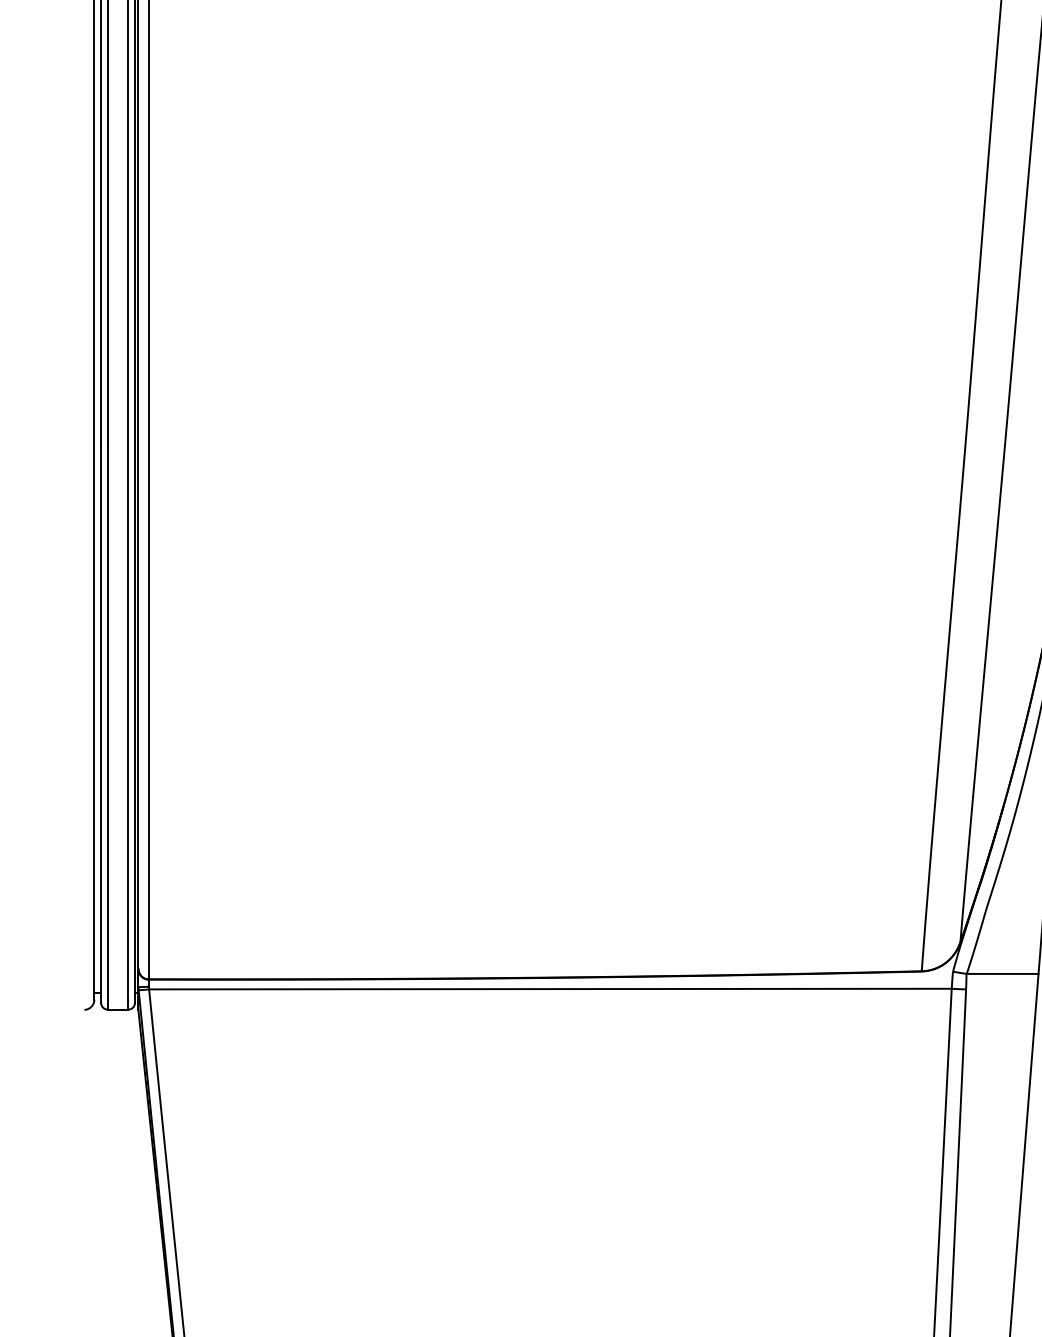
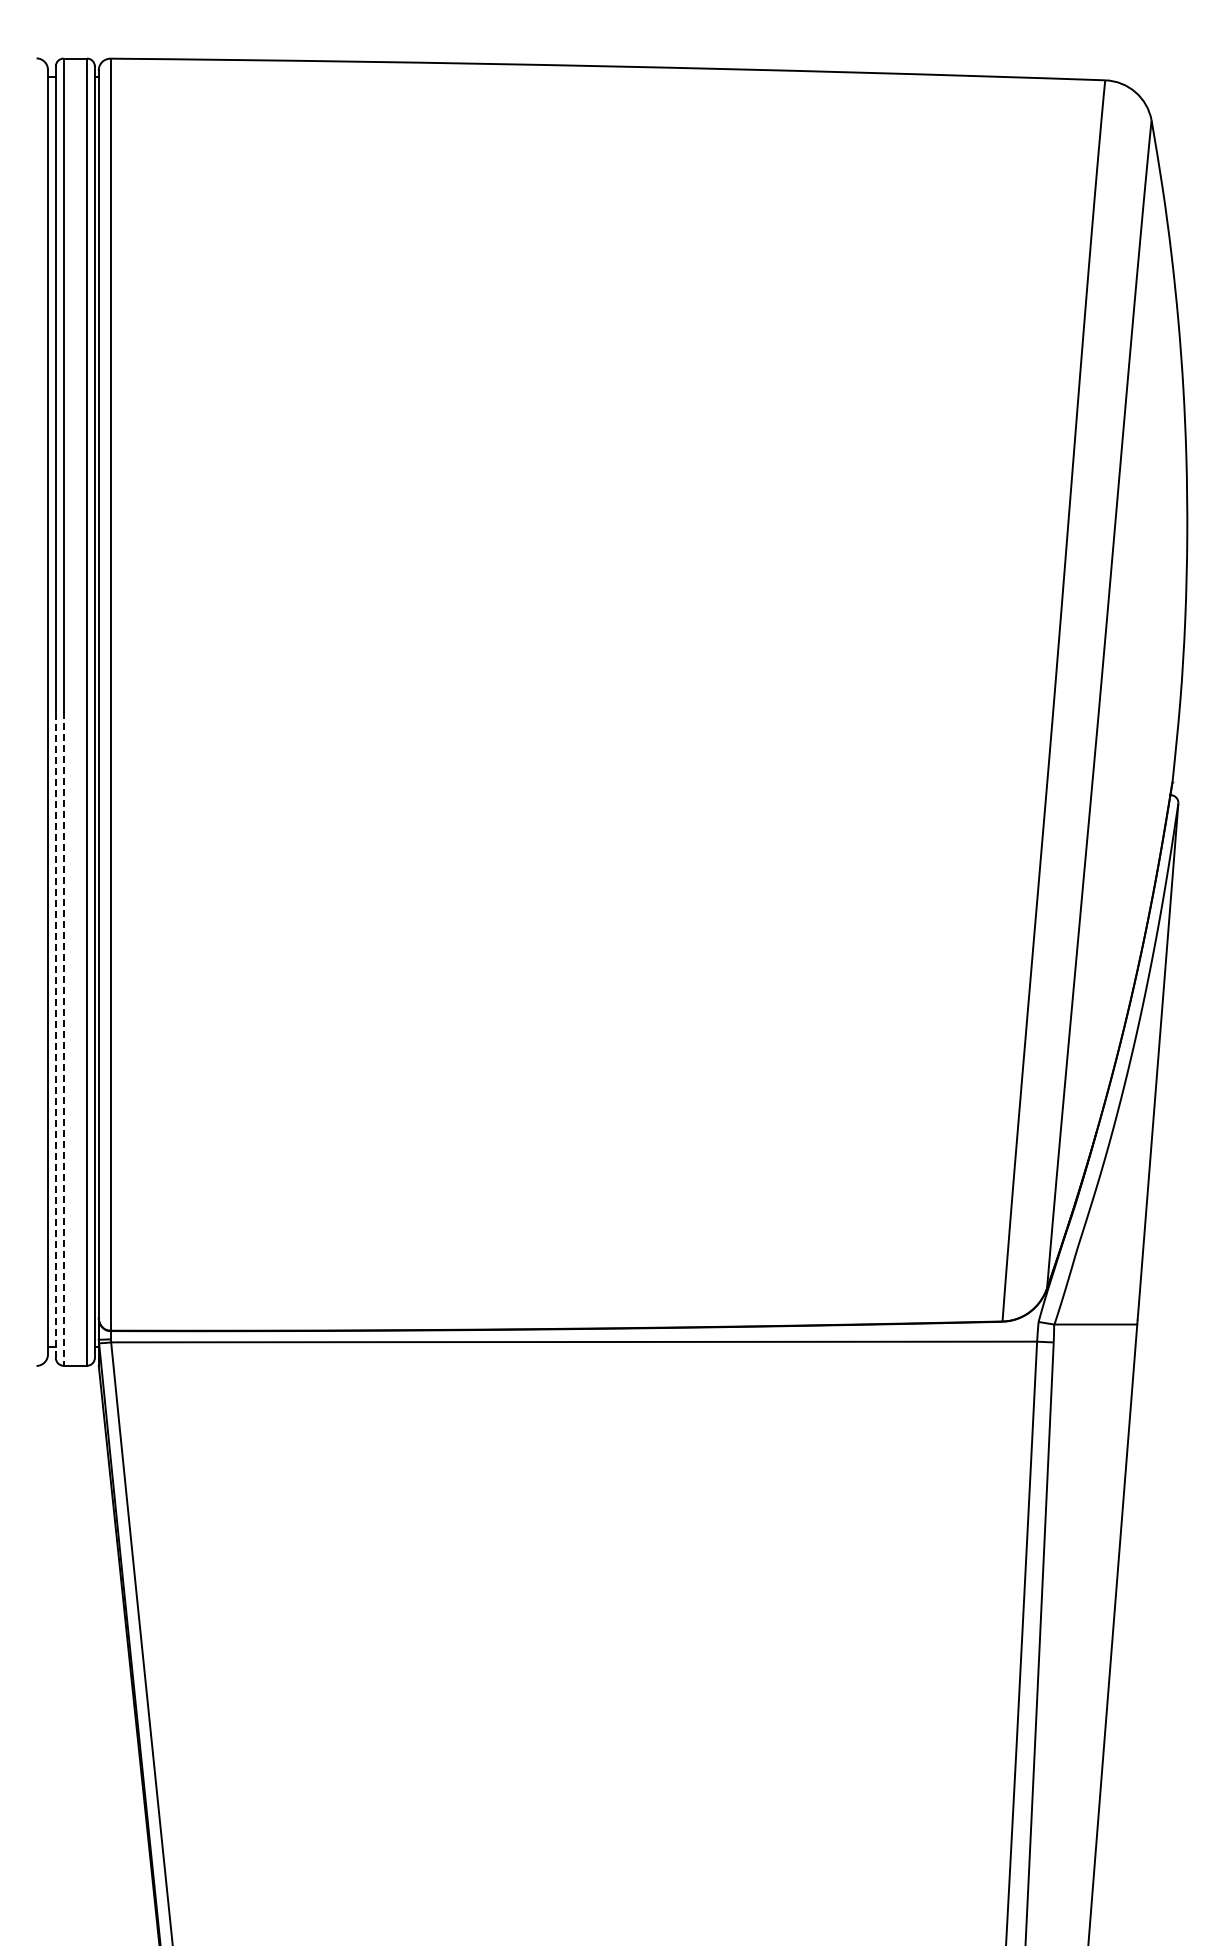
line: (100, 723) -> (55, 1035), solid -> dashed
line: (107, 726) -> (63, 1038), solid -> dashed

